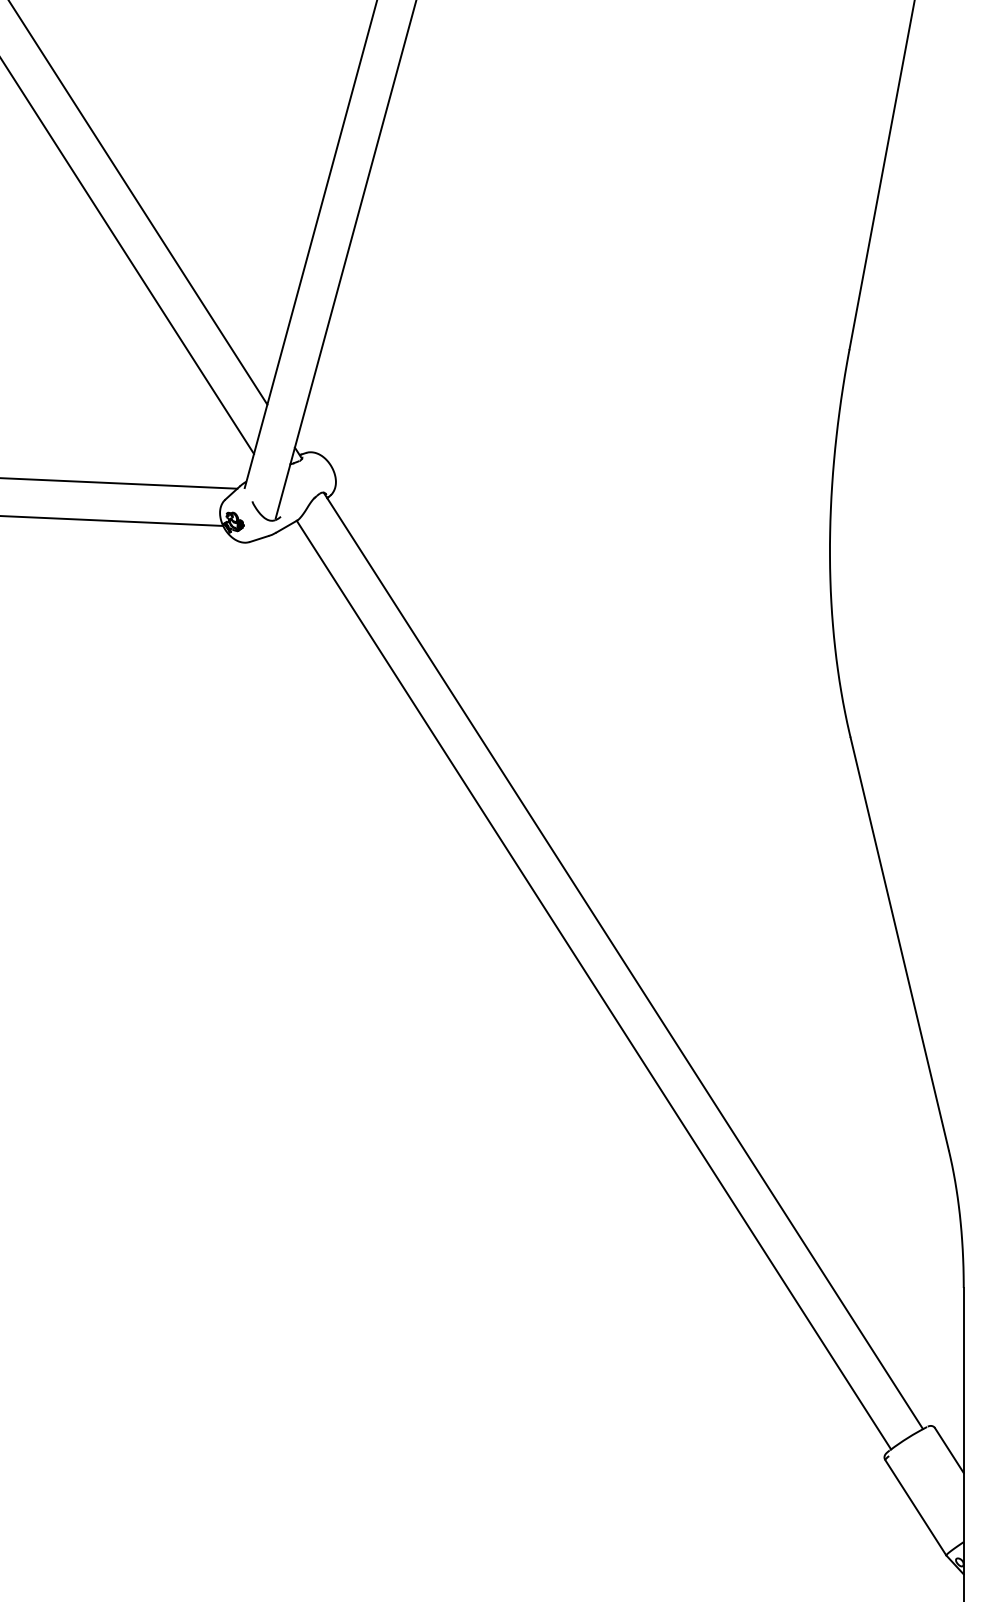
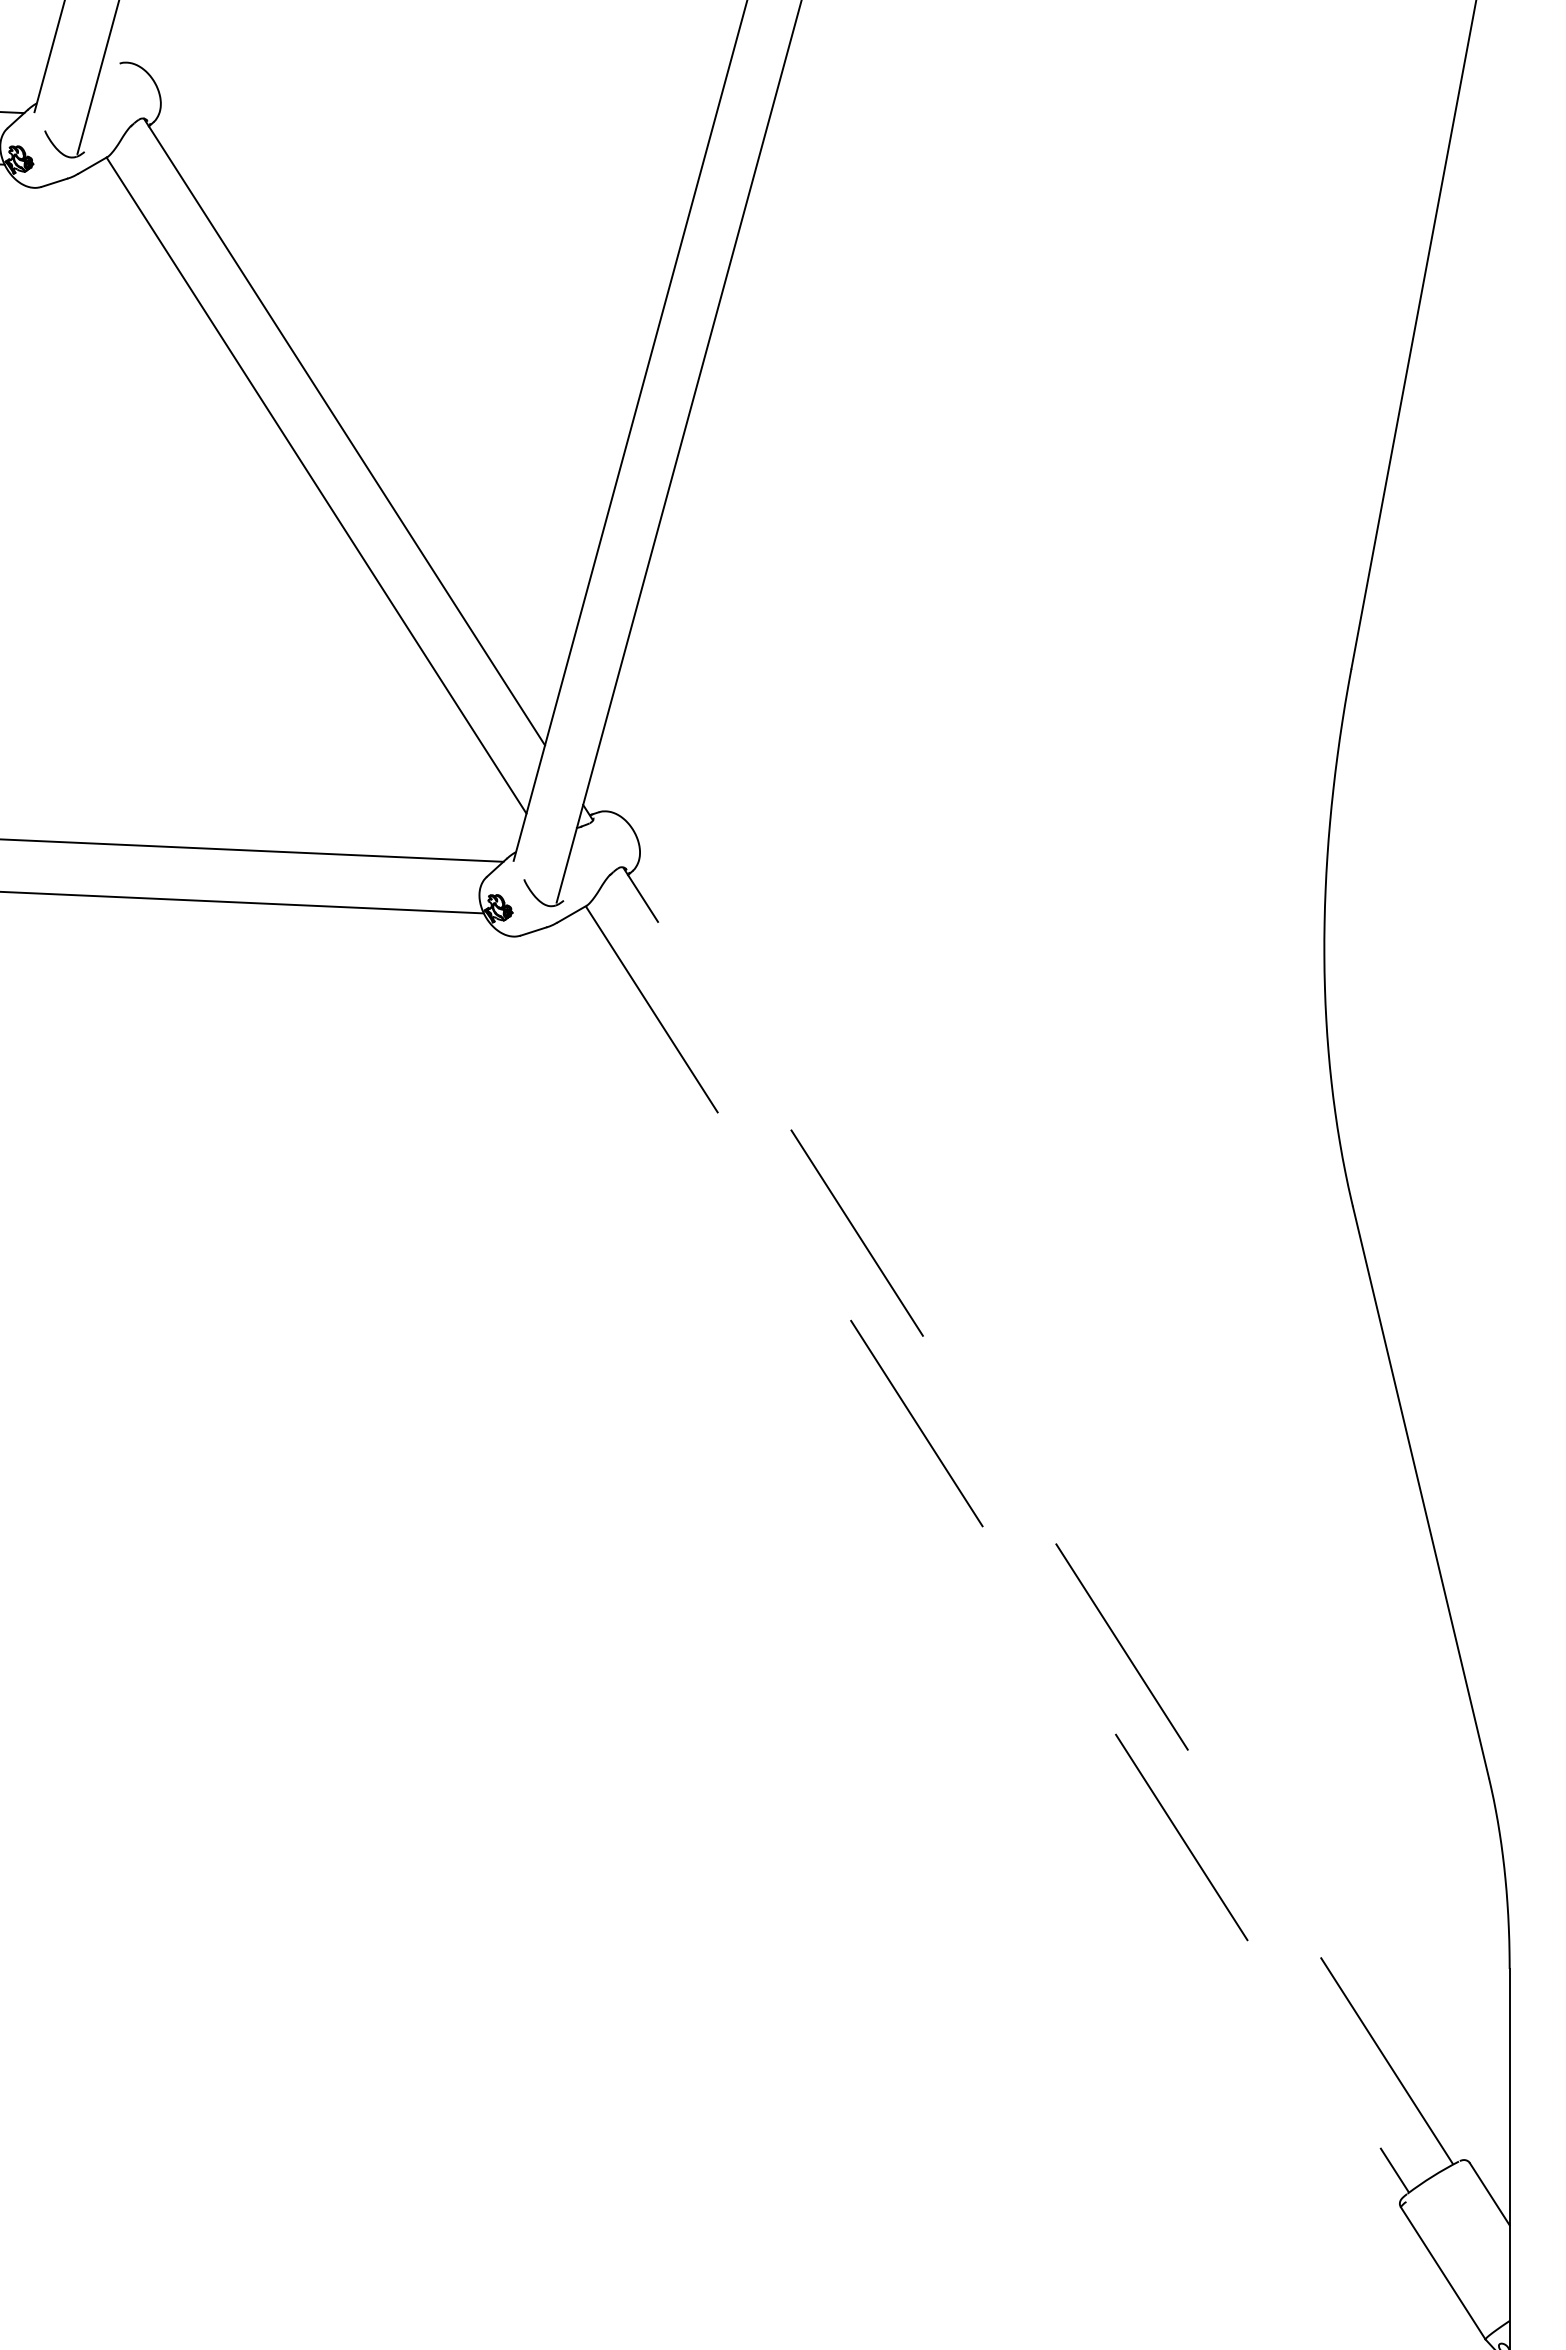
line: (623, 960) -> (1038, 1515), solid -> dashed
line: (594, 985) -> (997, 1549), solid -> dashed

